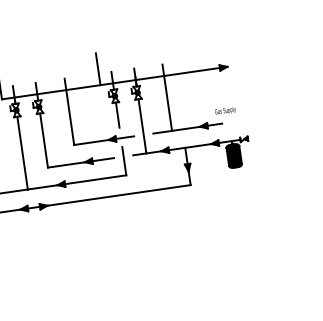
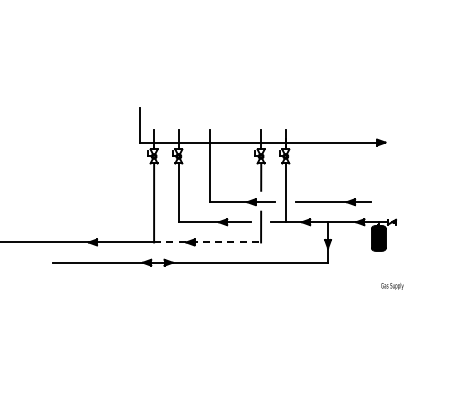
line: (98, 68) -> (247, 124), removed
line: (167, 98) -> (316, 166), removed
text: (225, 111) -> (392, 286), moved
line: (77, 182) -> (208, 242), solid -> dashed

